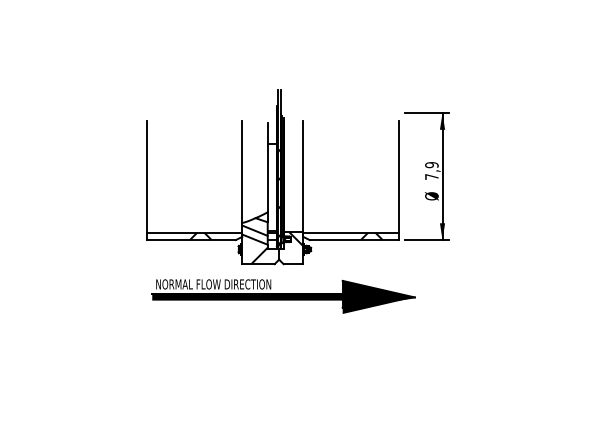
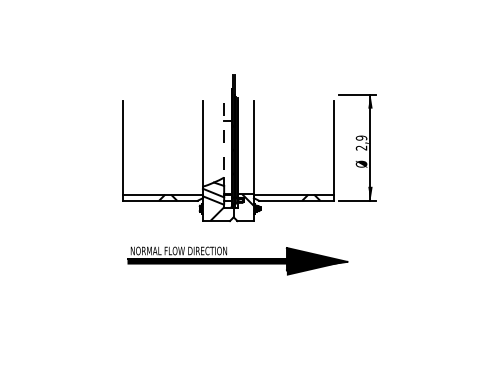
line: (268, 167) -> (224, 140), solid -> dashed
text: (431, 176) -> (361, 147), 7,9 -> 2,9
part: (283, 295) -> (237, 260), moved

